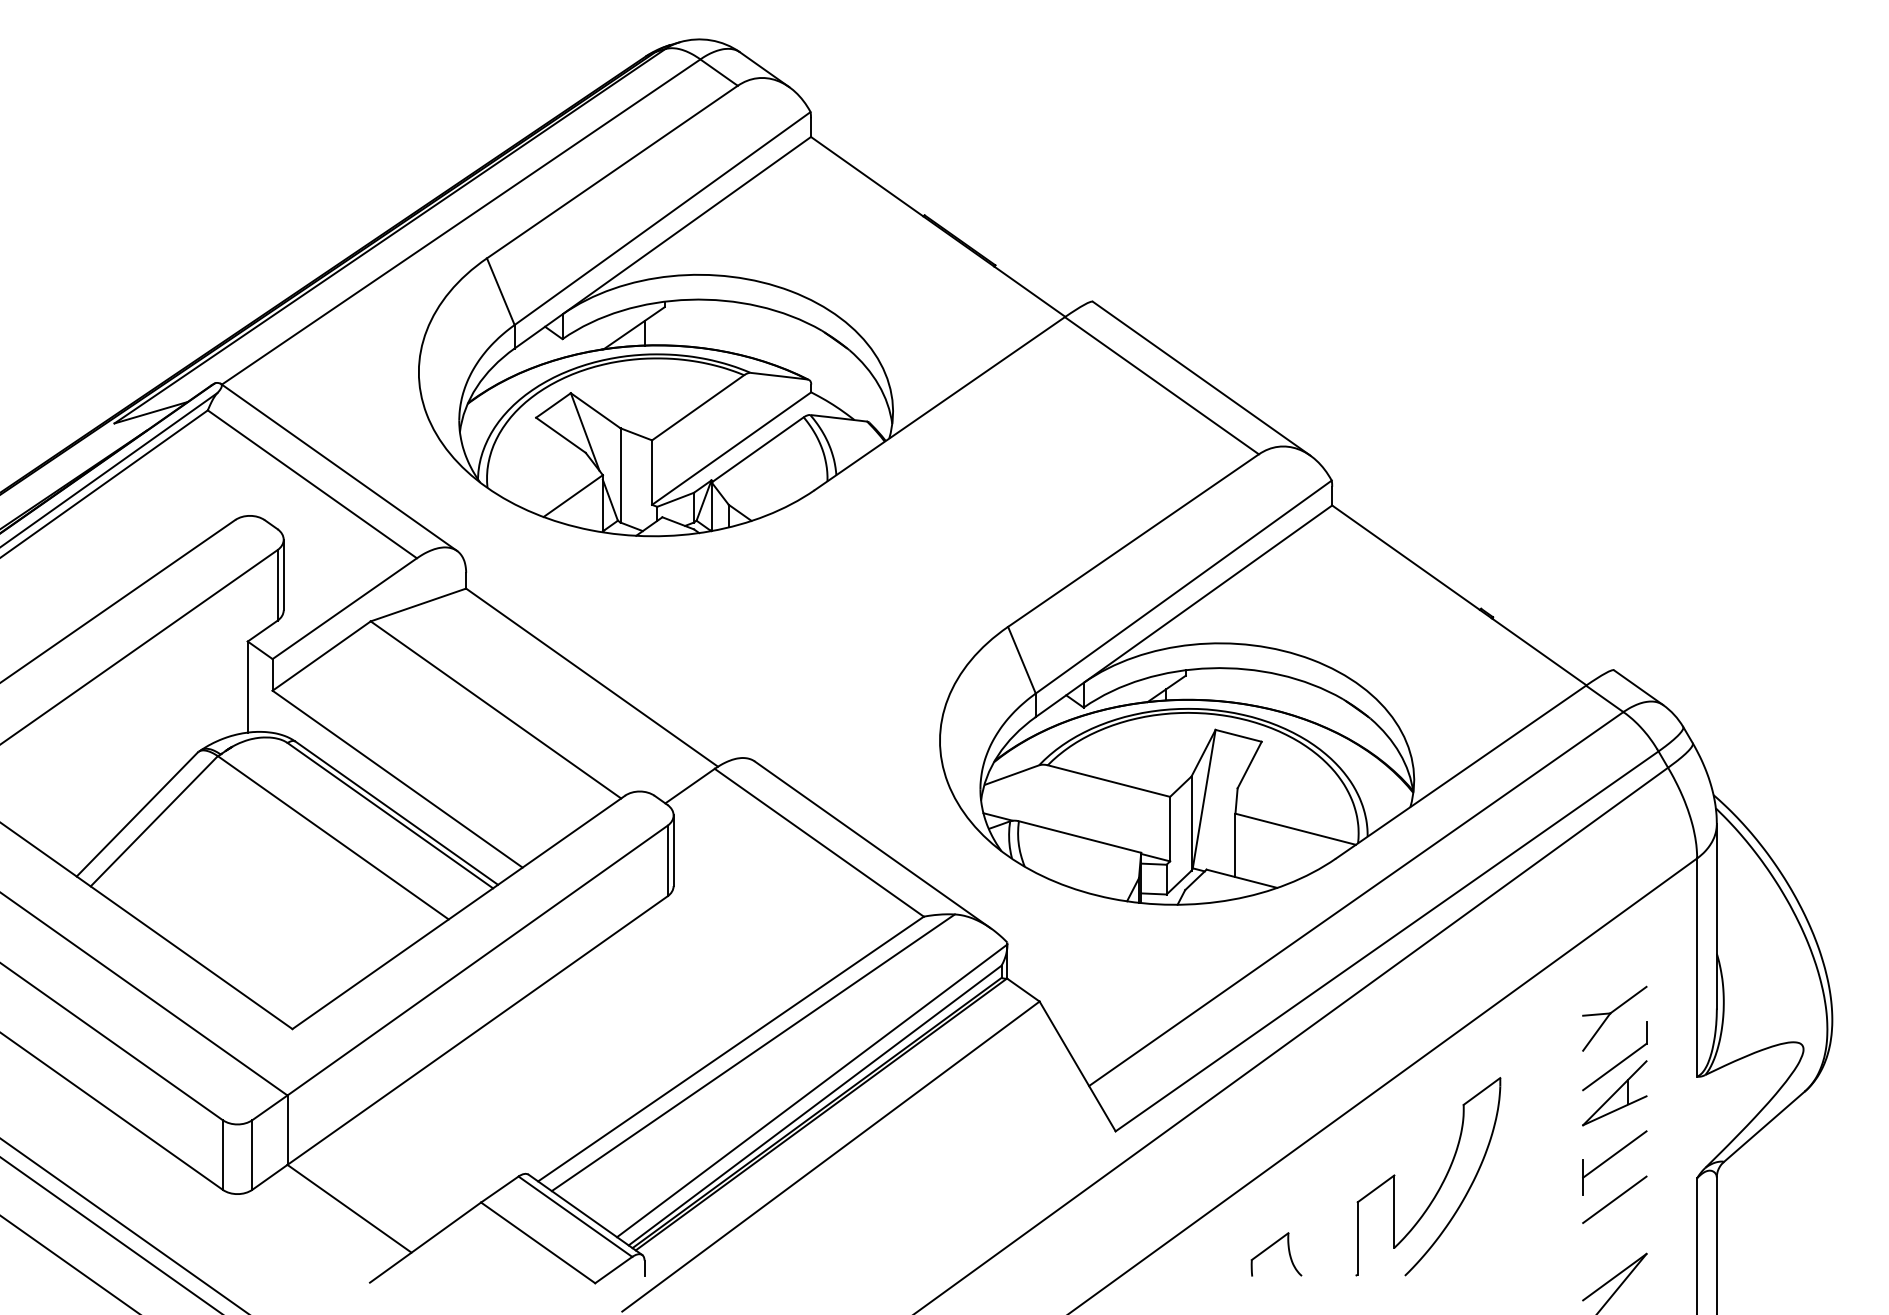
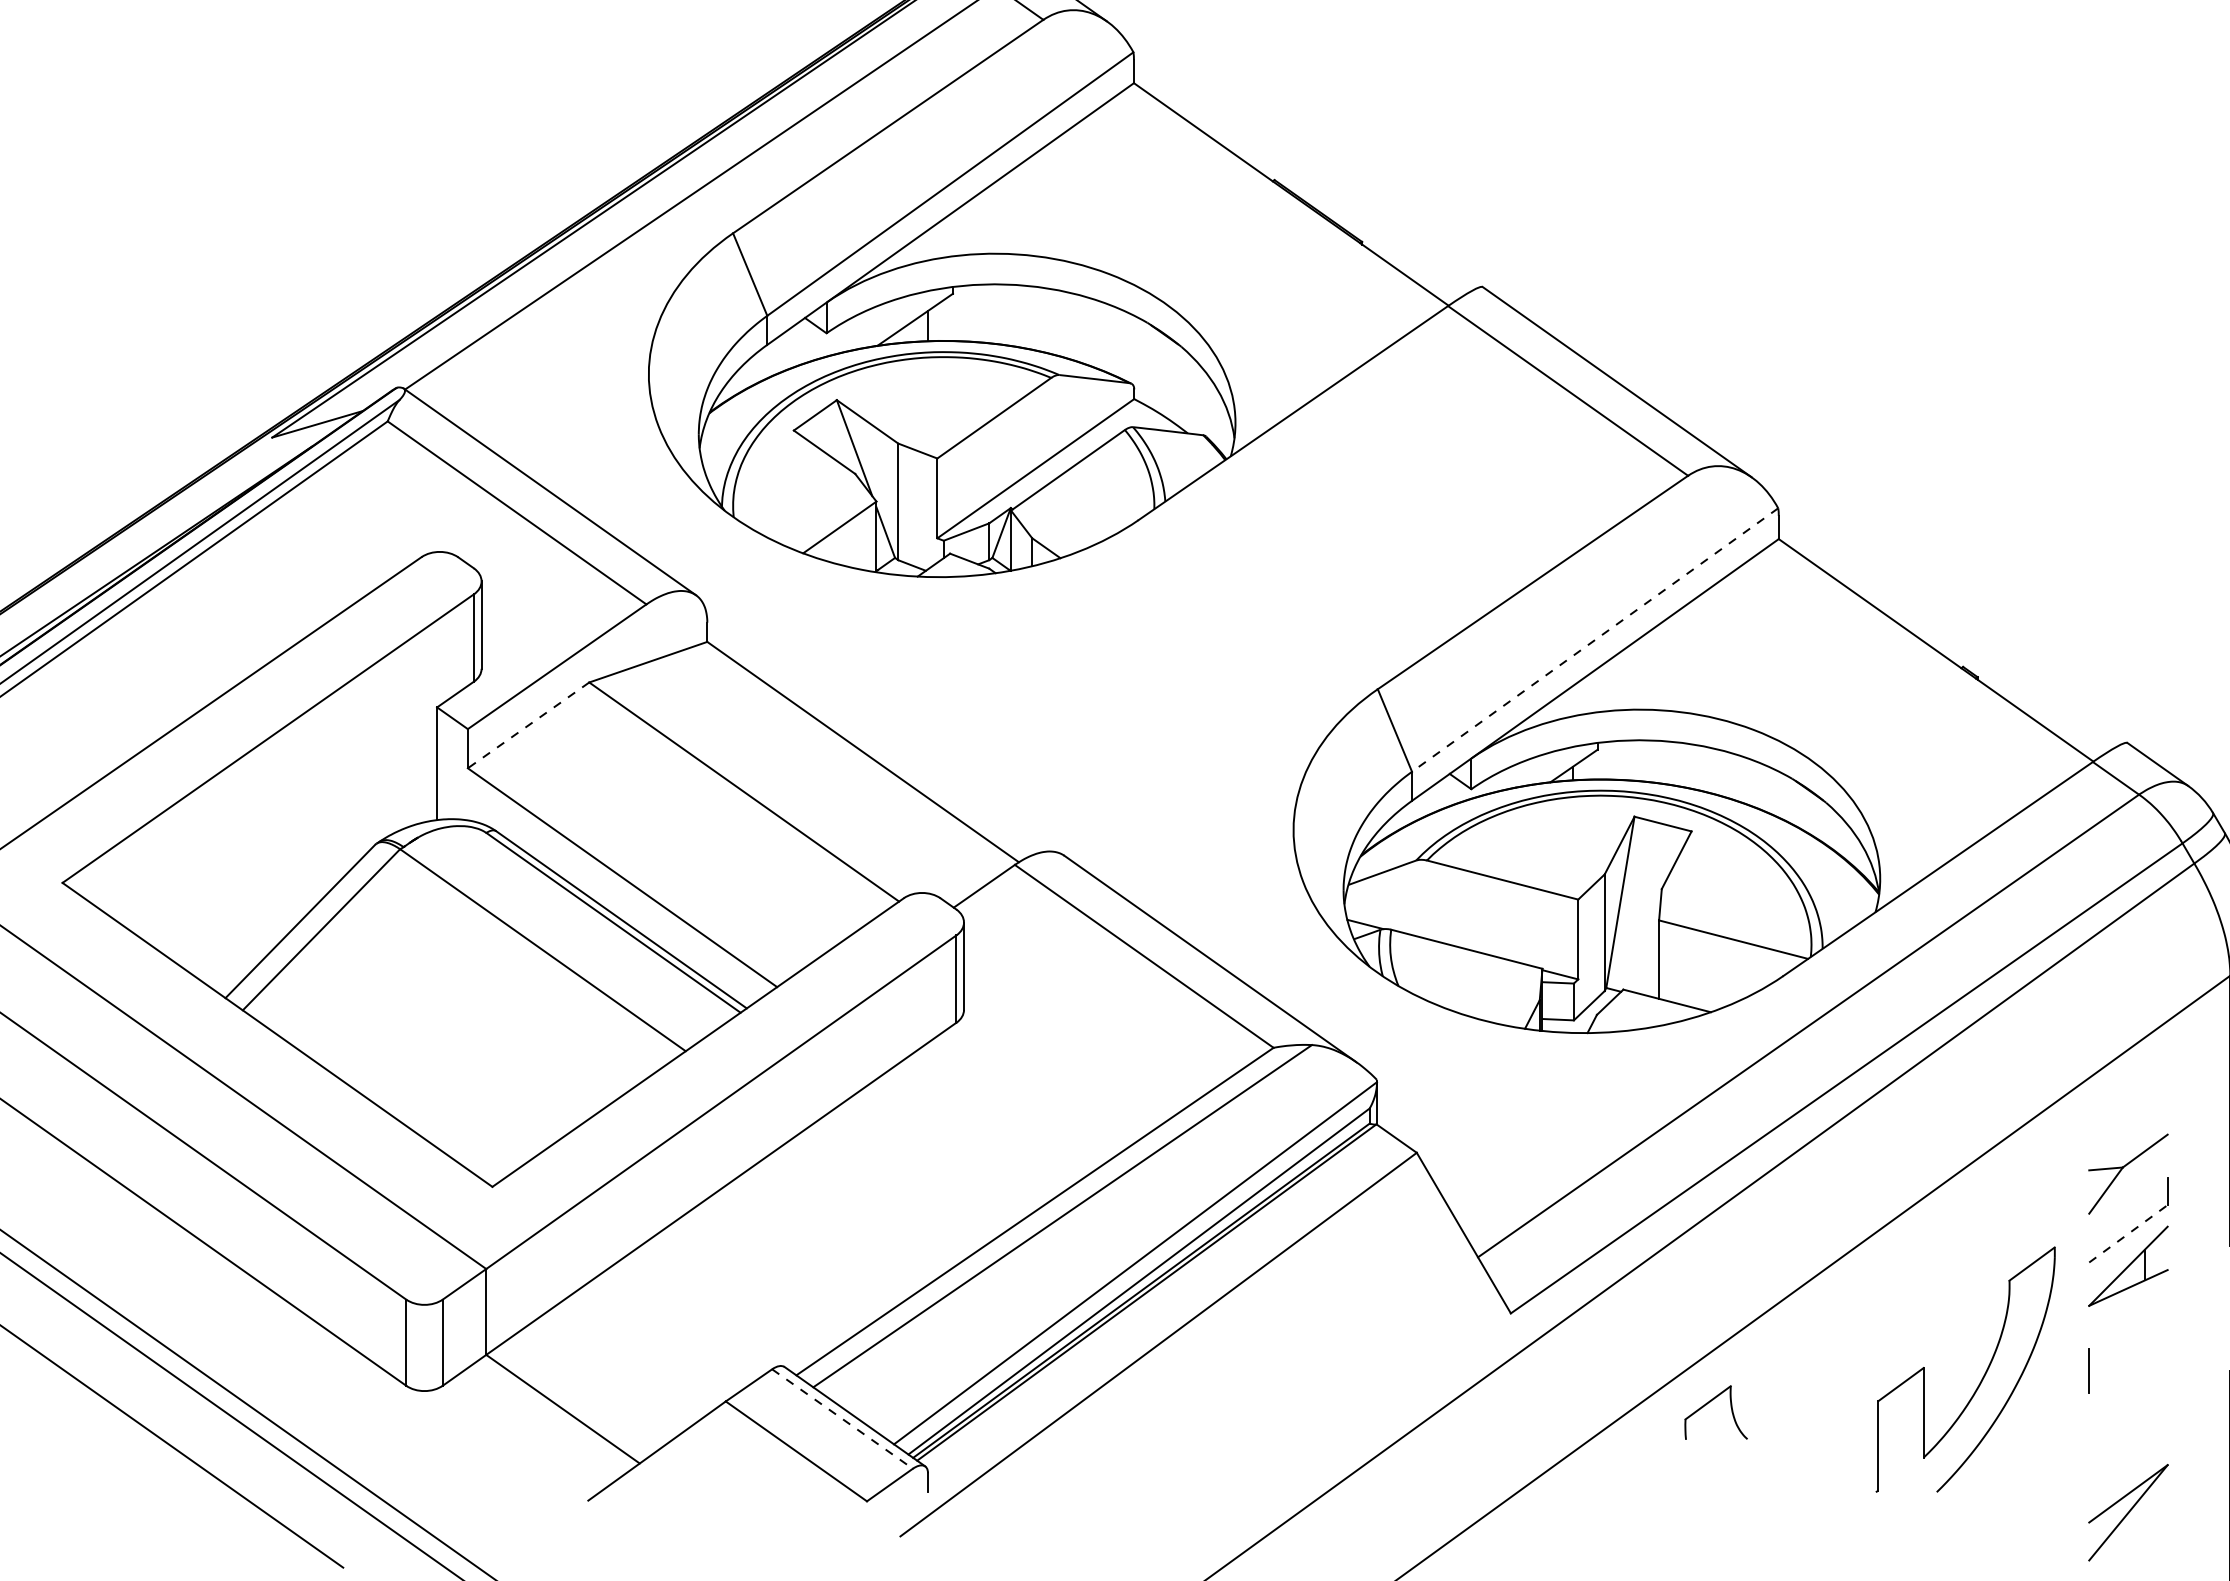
line: (1183, 587) -> (1594, 640), solid -> dashed
line: (321, 656) -> (528, 725), solid -> dashed
line: (1615, 1066) -> (2129, 1233), solid -> dashed
line: (1614, 1154) -> (2128, 1342), removed
part: (1441, 1183) -> (1982, 1377), moved
line: (1614, 1199) -> (2128, 1397), removed
line: (575, 1216) -> (842, 1418), solid -> dashed
part: (1272, 1246) -> (1711, 1402), moved

